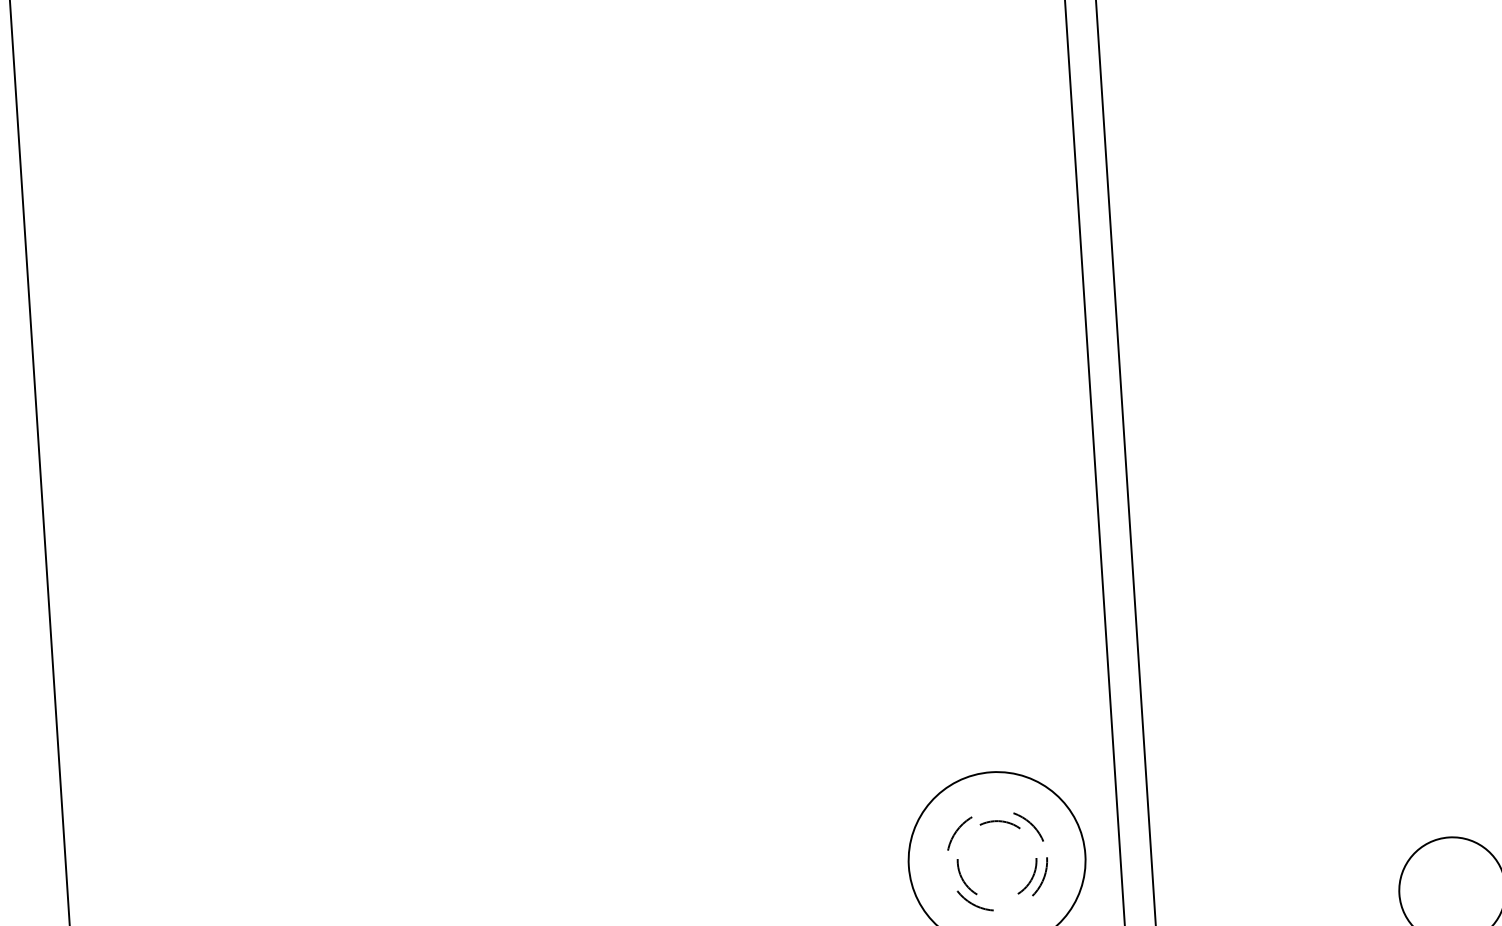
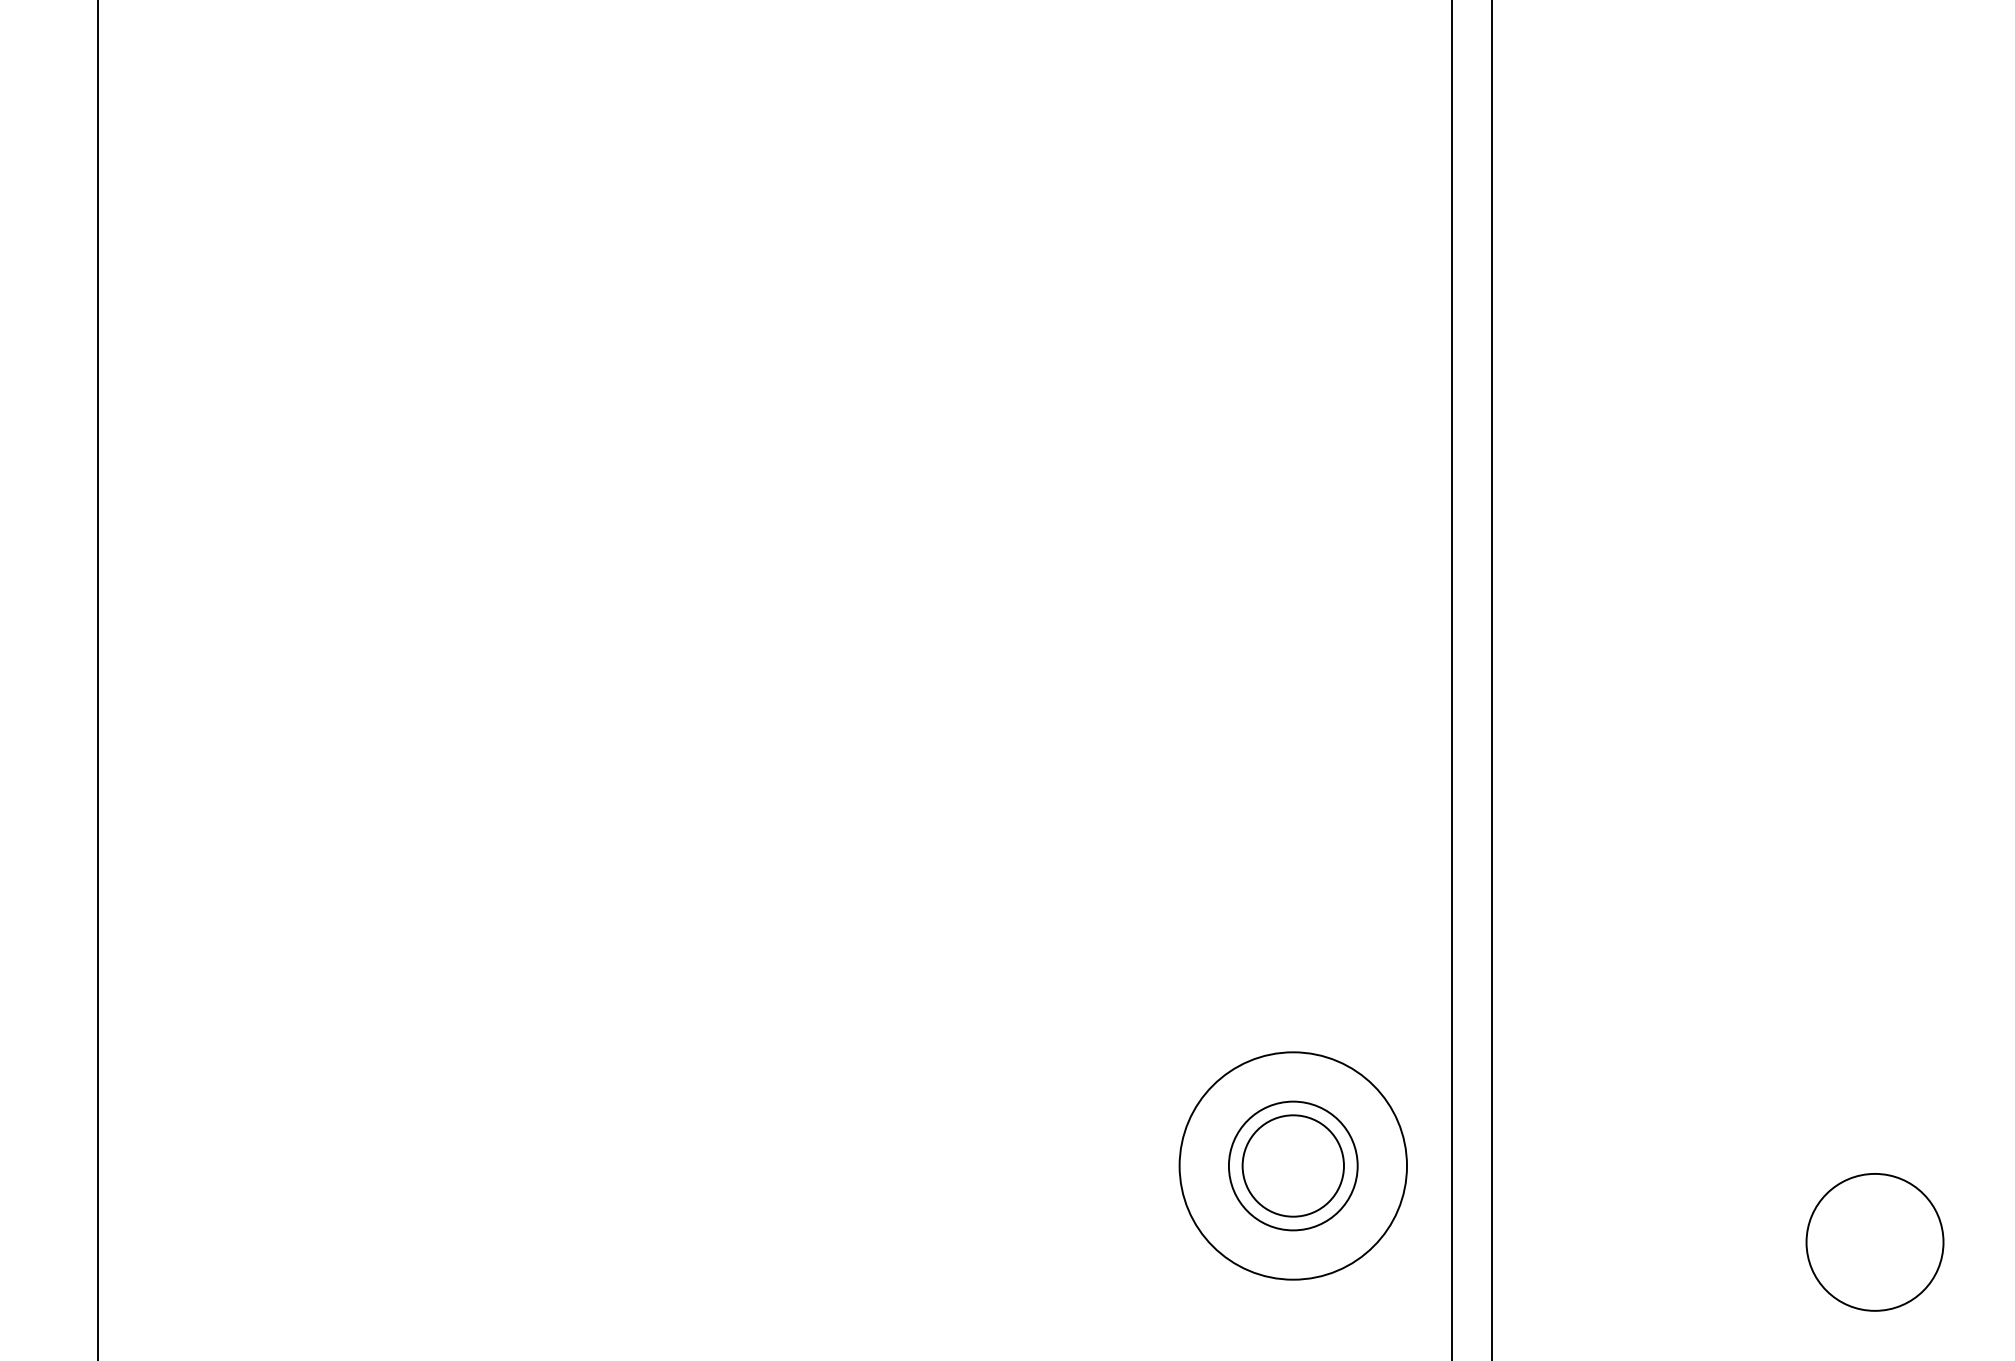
circle: (996, 860) -> (1292, 1165), dashed -> solid
circle: (997, 860) -> (1293, 1165), dashed -> solid

